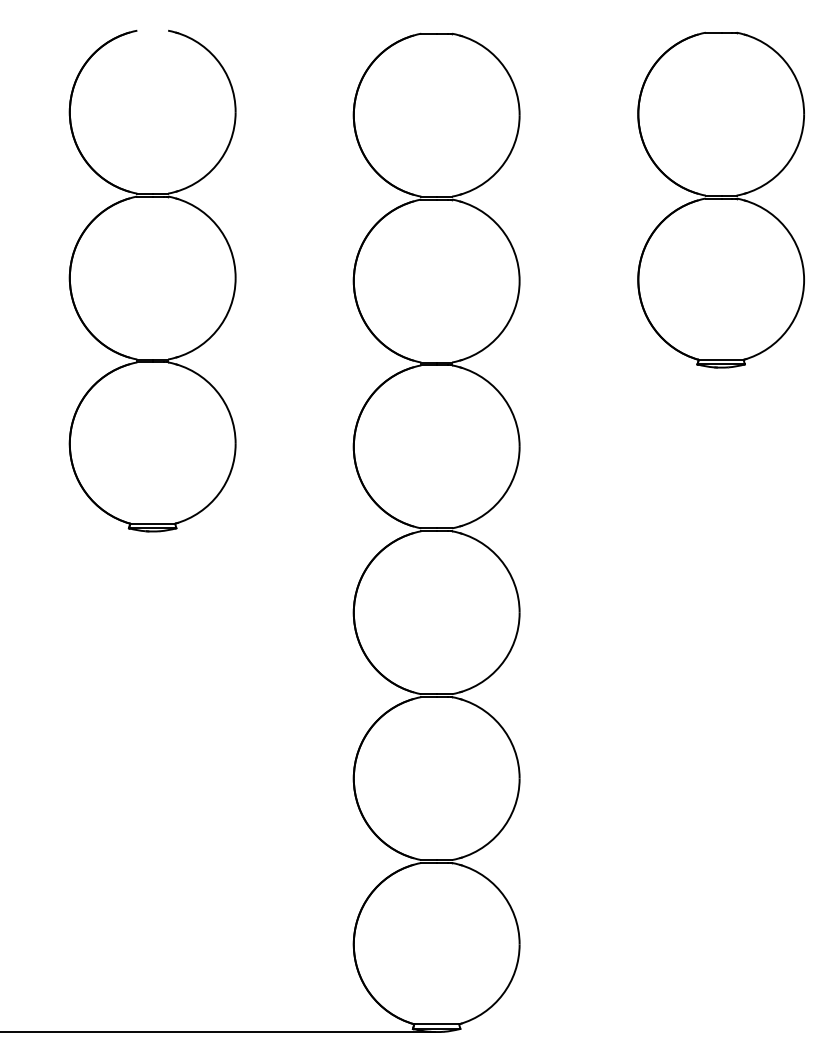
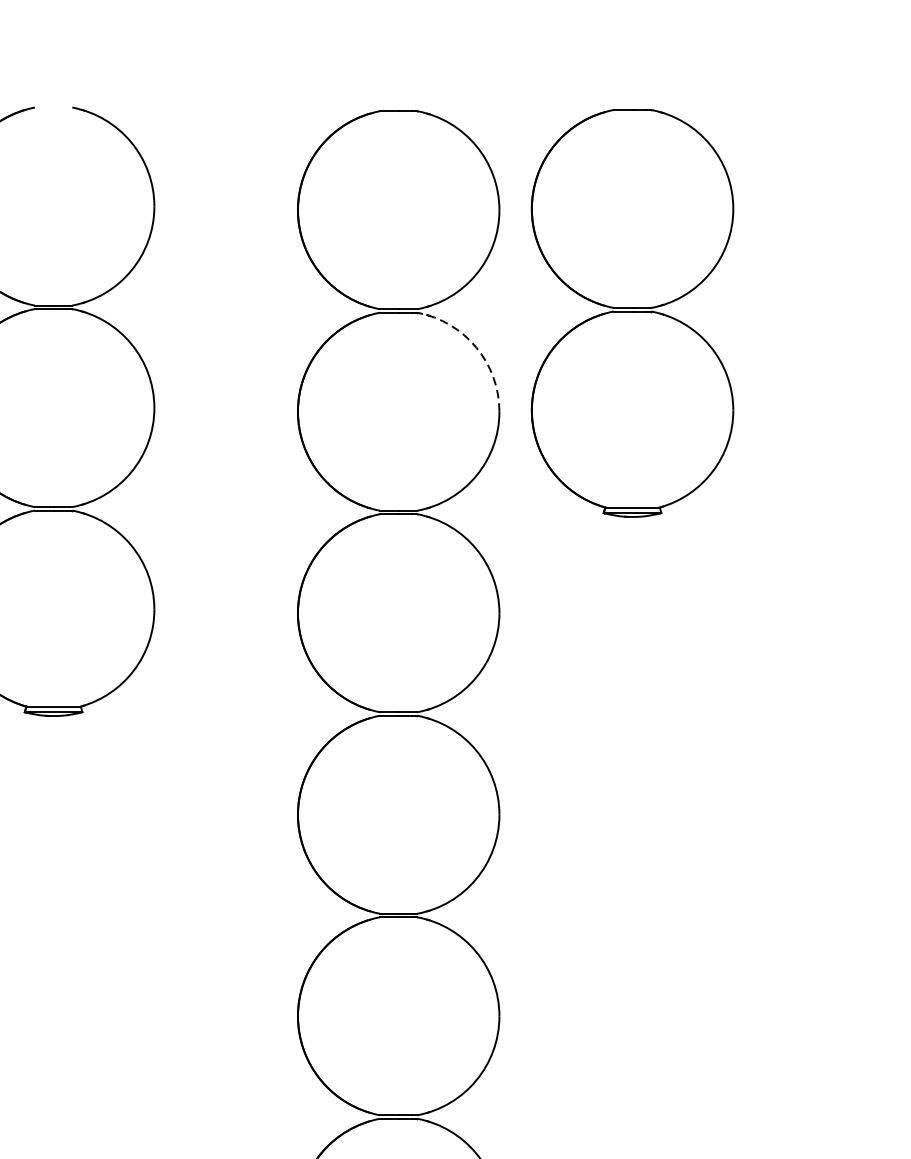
part: (720, 199) -> (631, 312), moved
arc: (500, 228) -> (476, 347), solid -> dashed

